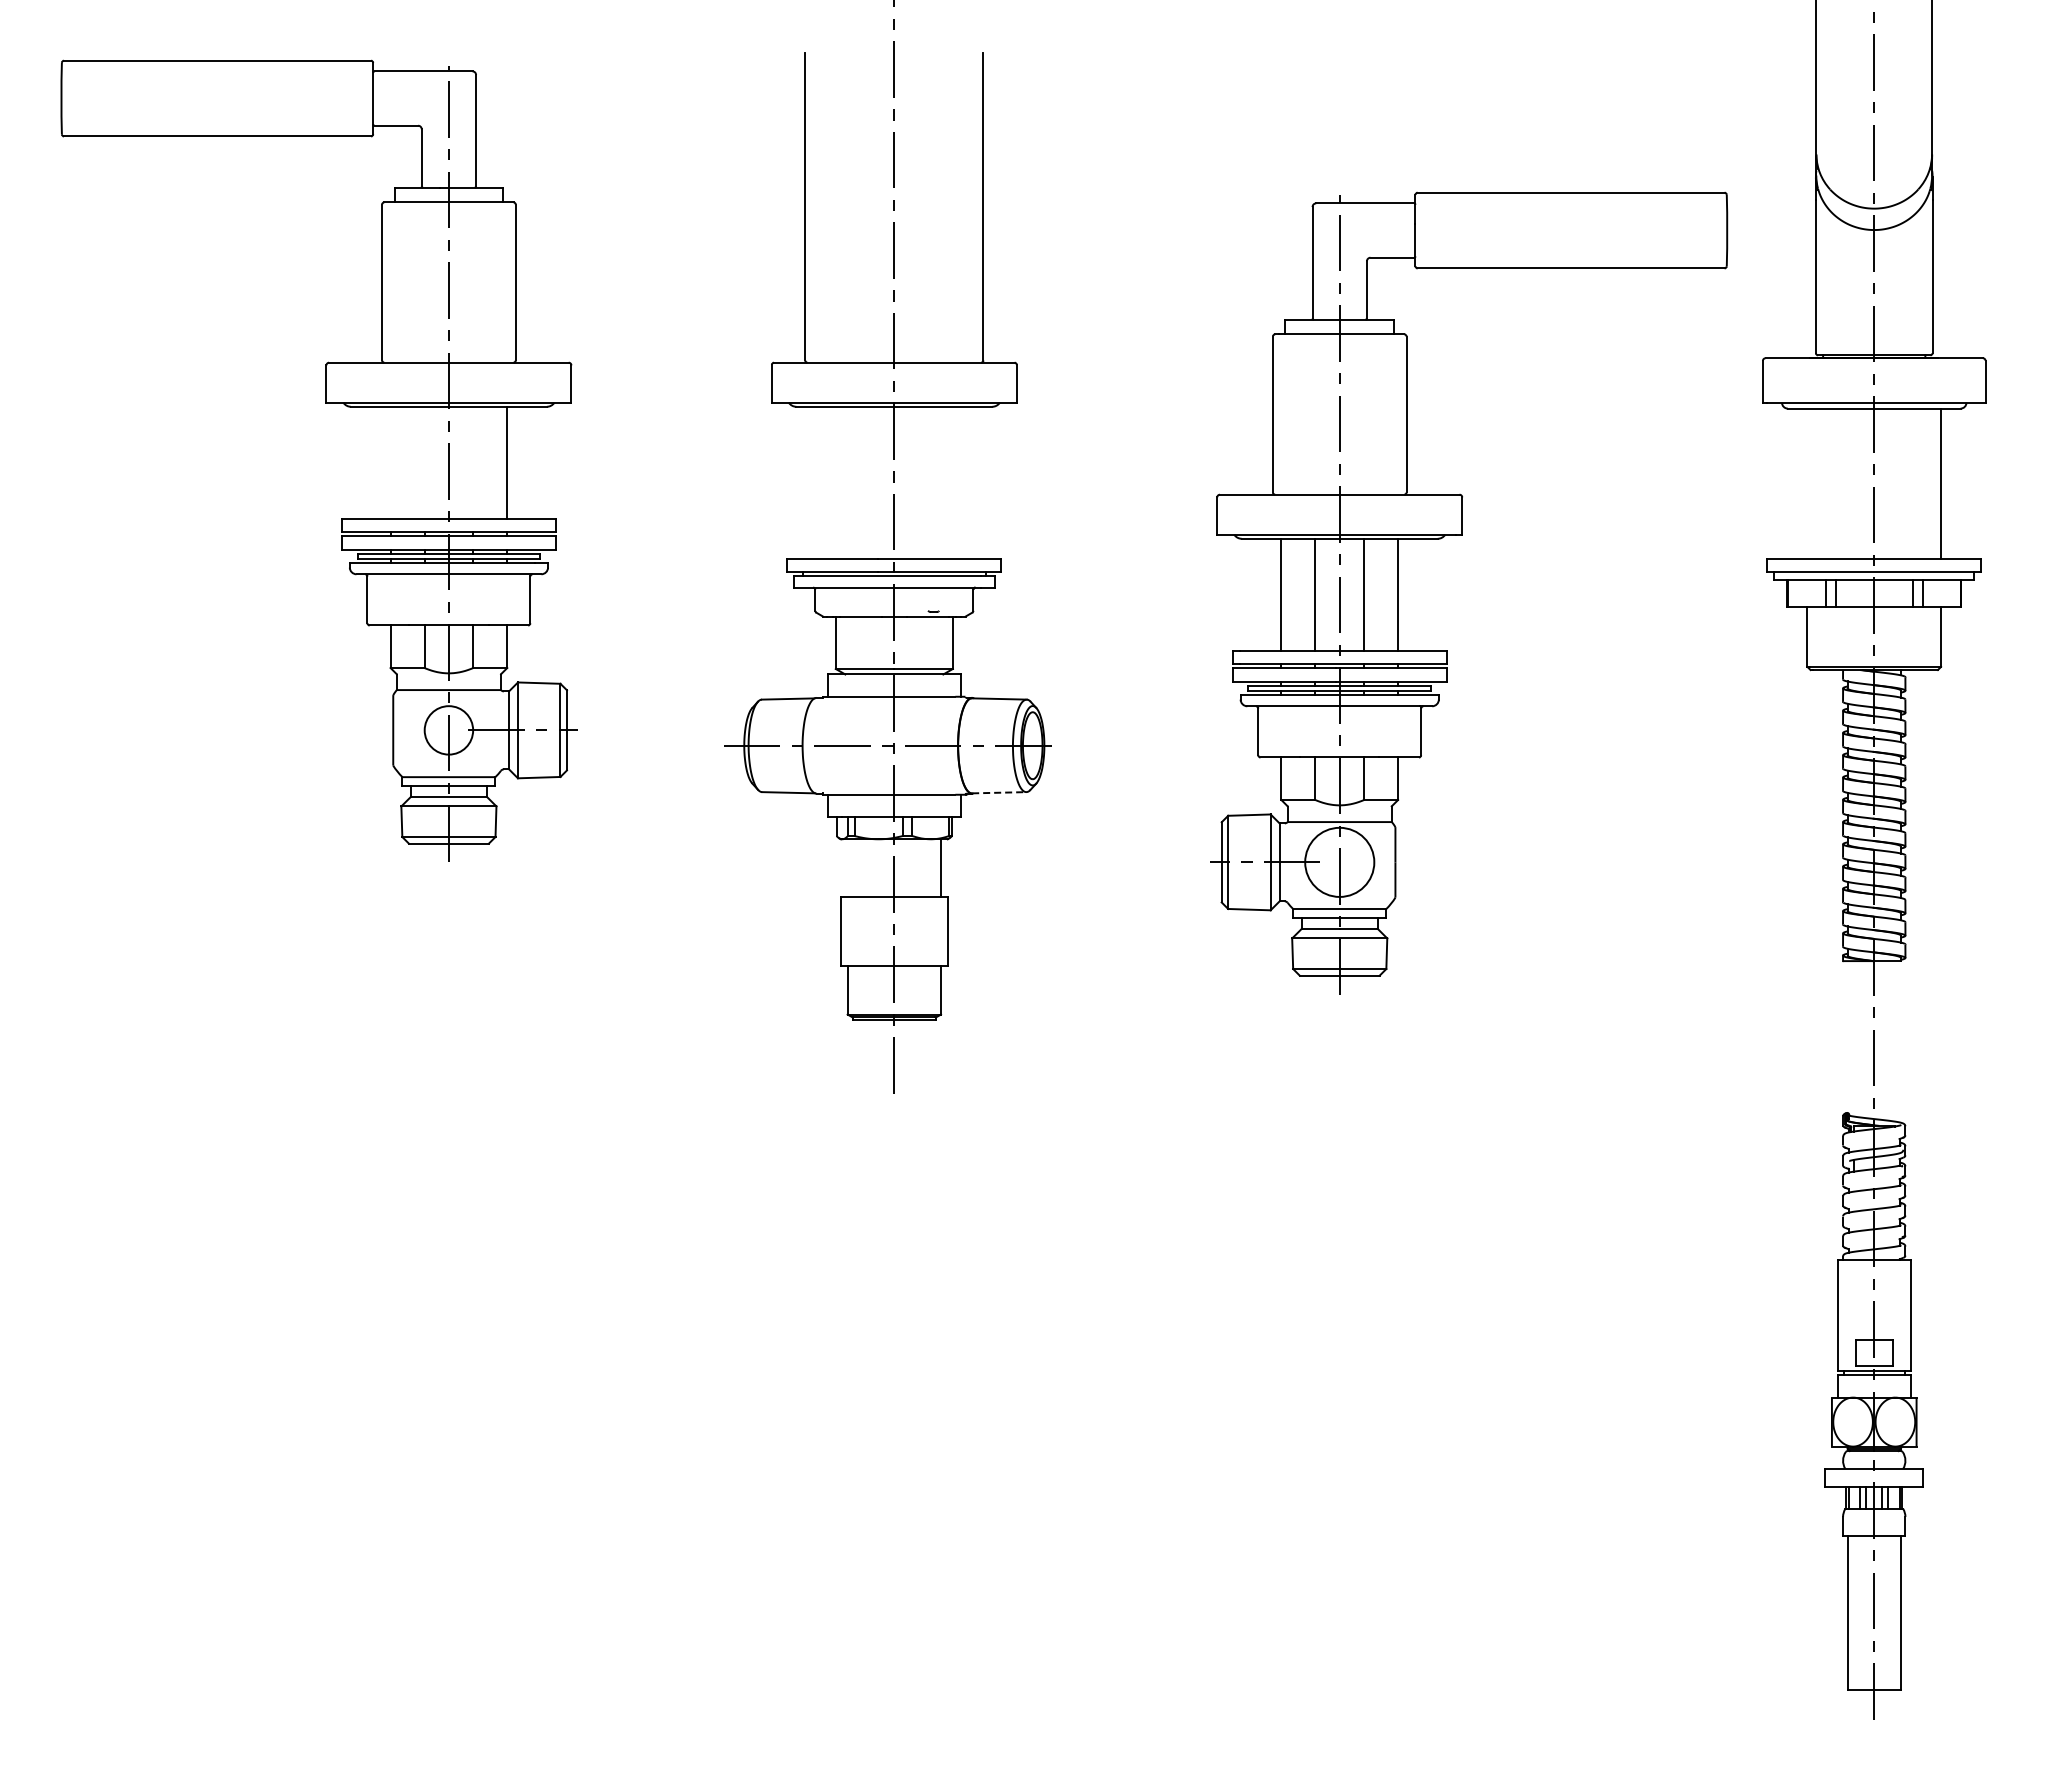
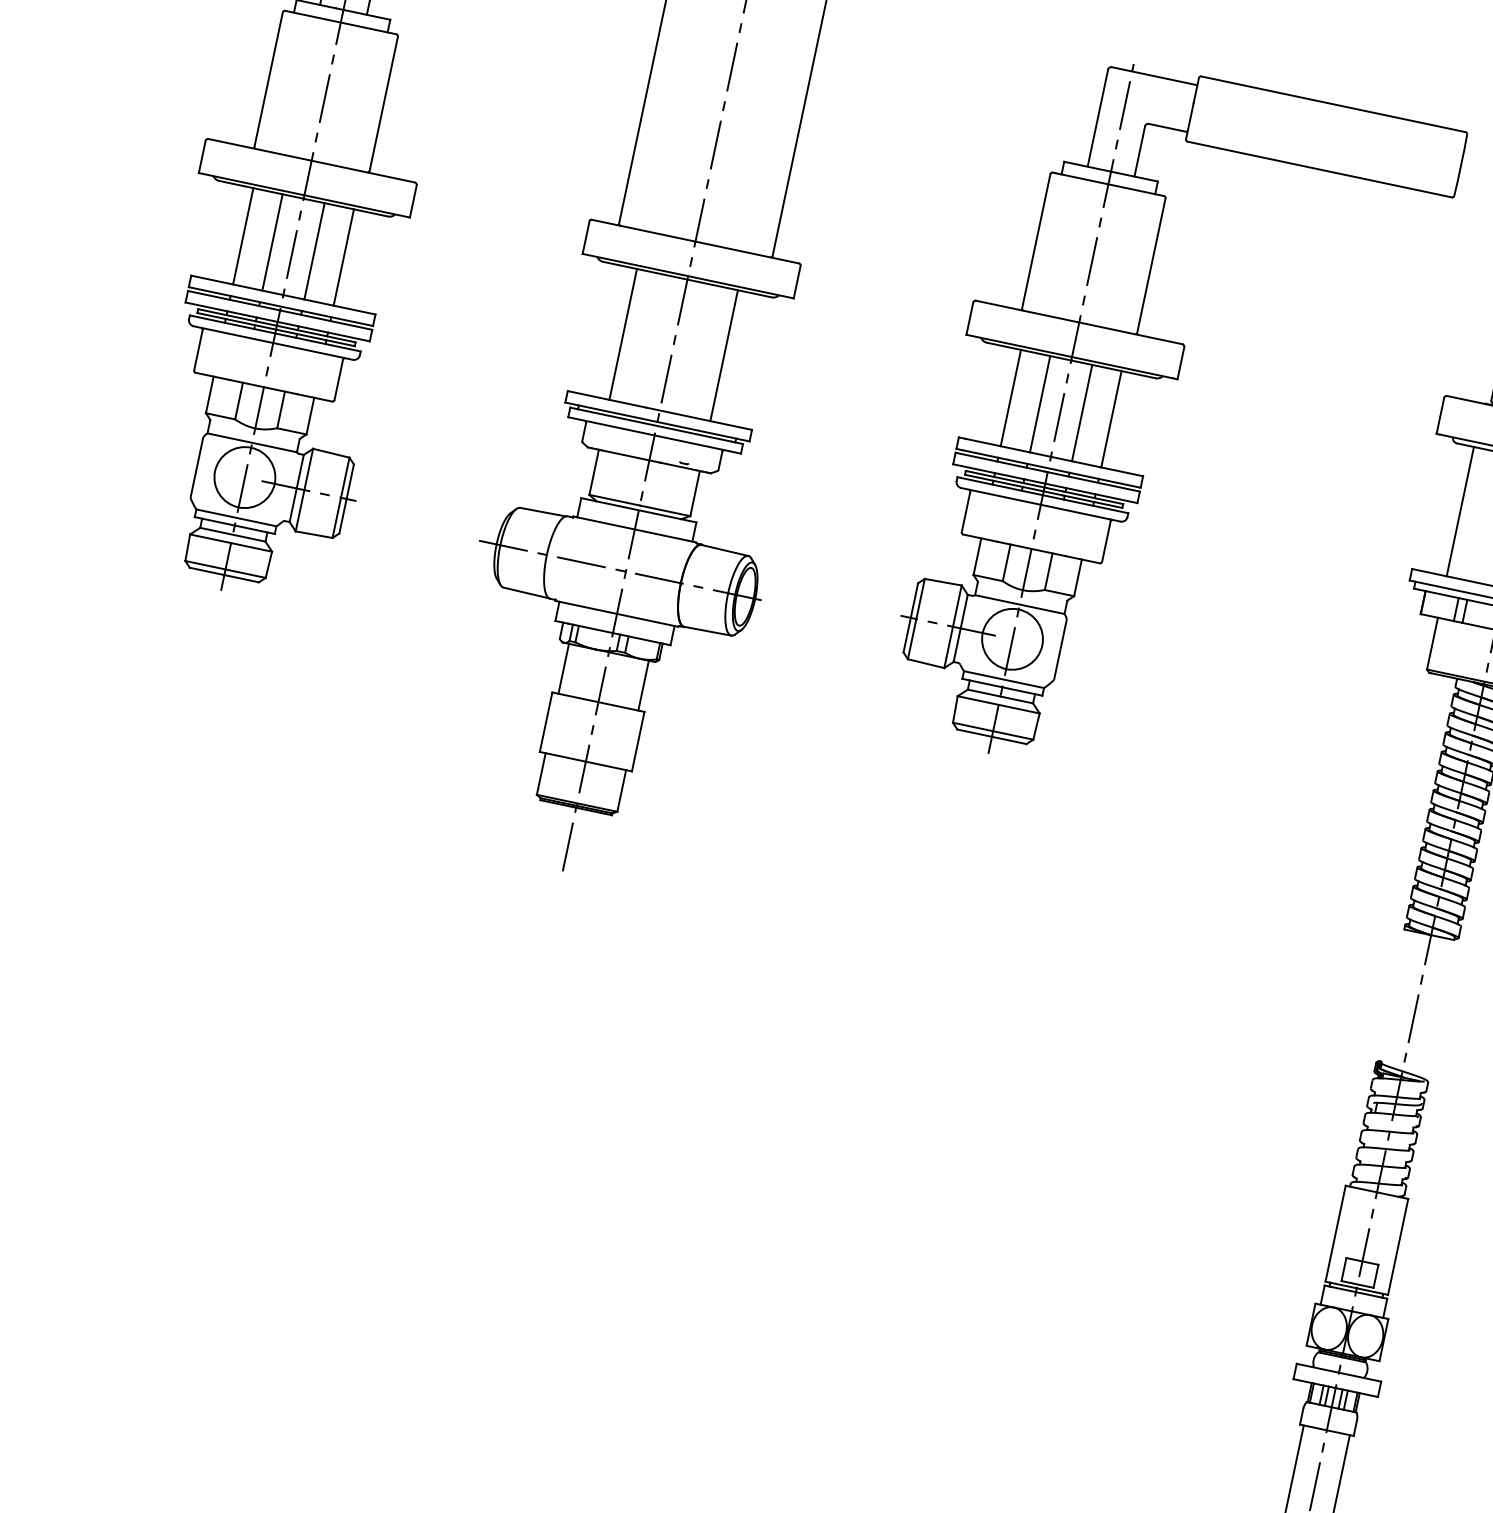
line: (390, 462) -> (243, 236), added
line: (424, 462) -> (272, 242), added
line: (473, 462) -> (314, 251), added
line: (835, 482) -> (623, 334), added
line: (952, 482) -> (723, 355), added
line: (1807, 483) -> (1460, 511), added
part: (1462, 535) -> (1177, 379), moved
circle: (448, 730) -> (244, 477), size x1.43
line: (999, 792) -> (708, 631), dashed -> solid
line: (847, 868) -> (563, 668), added

